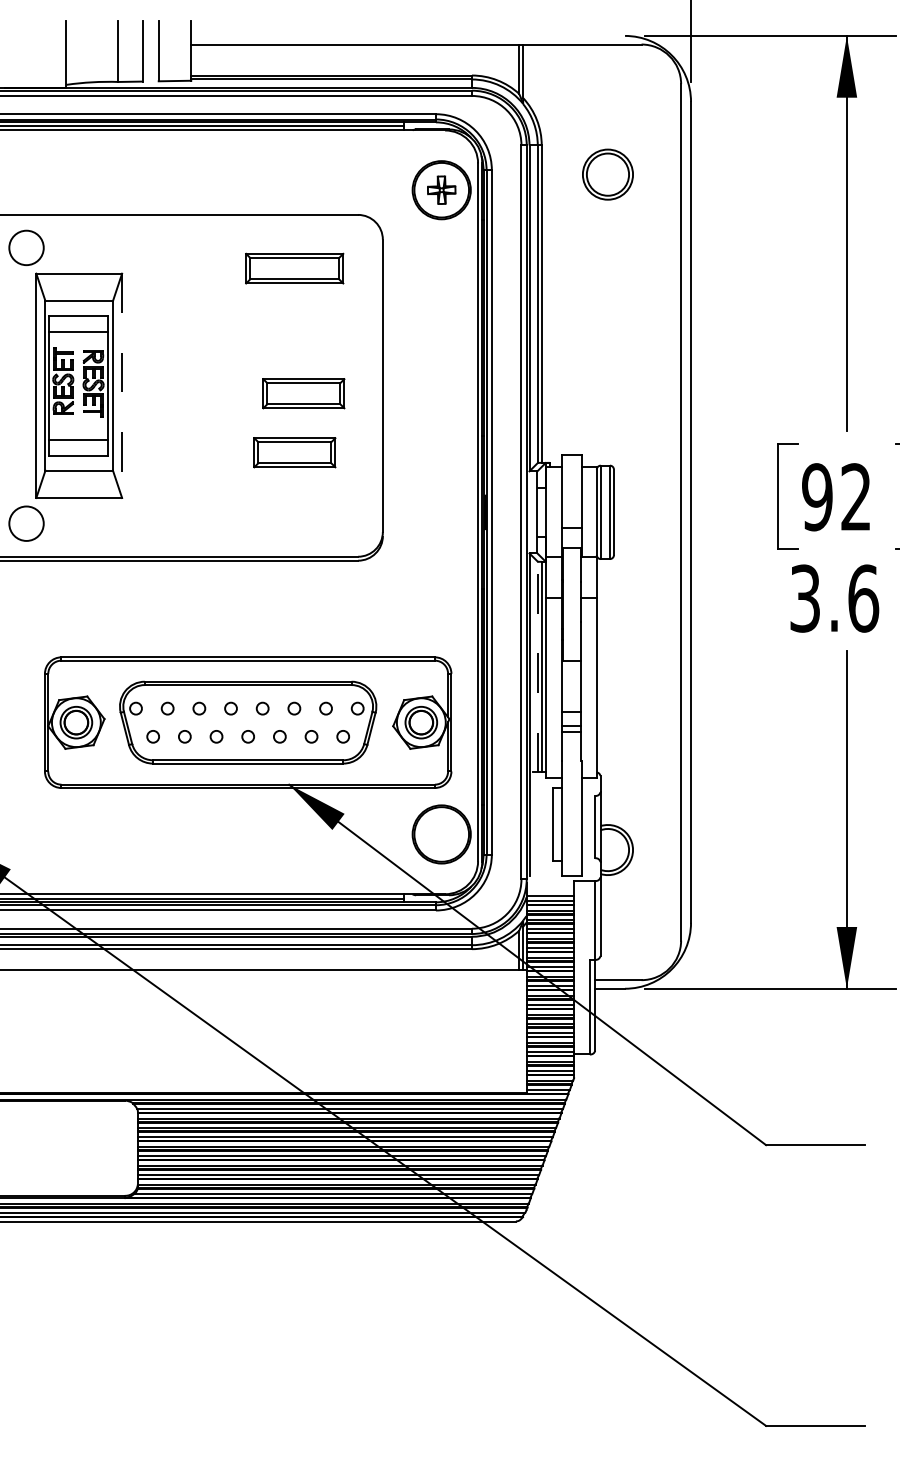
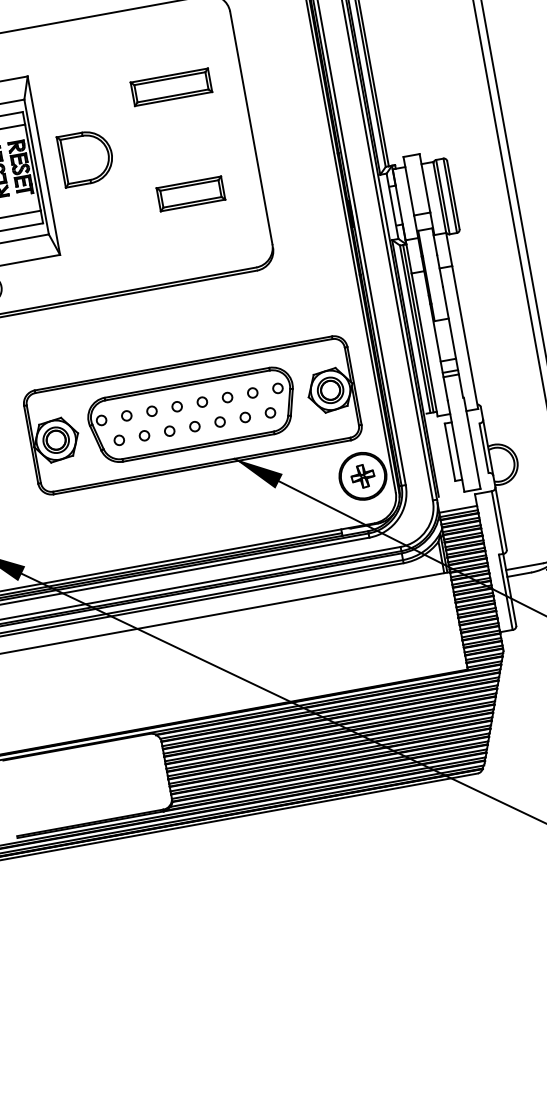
part: (294, 268) -> (171, 87), moved
part: (175, 385) -> (86, 157), added
line: (122, 386) -> (44, 166), dashed -> solid
part: (303, 393) -> (189, 145), removed
line: (537, 666) -> (414, 328), dashed -> solid
part: (441, 834) -> (362, 476), added

